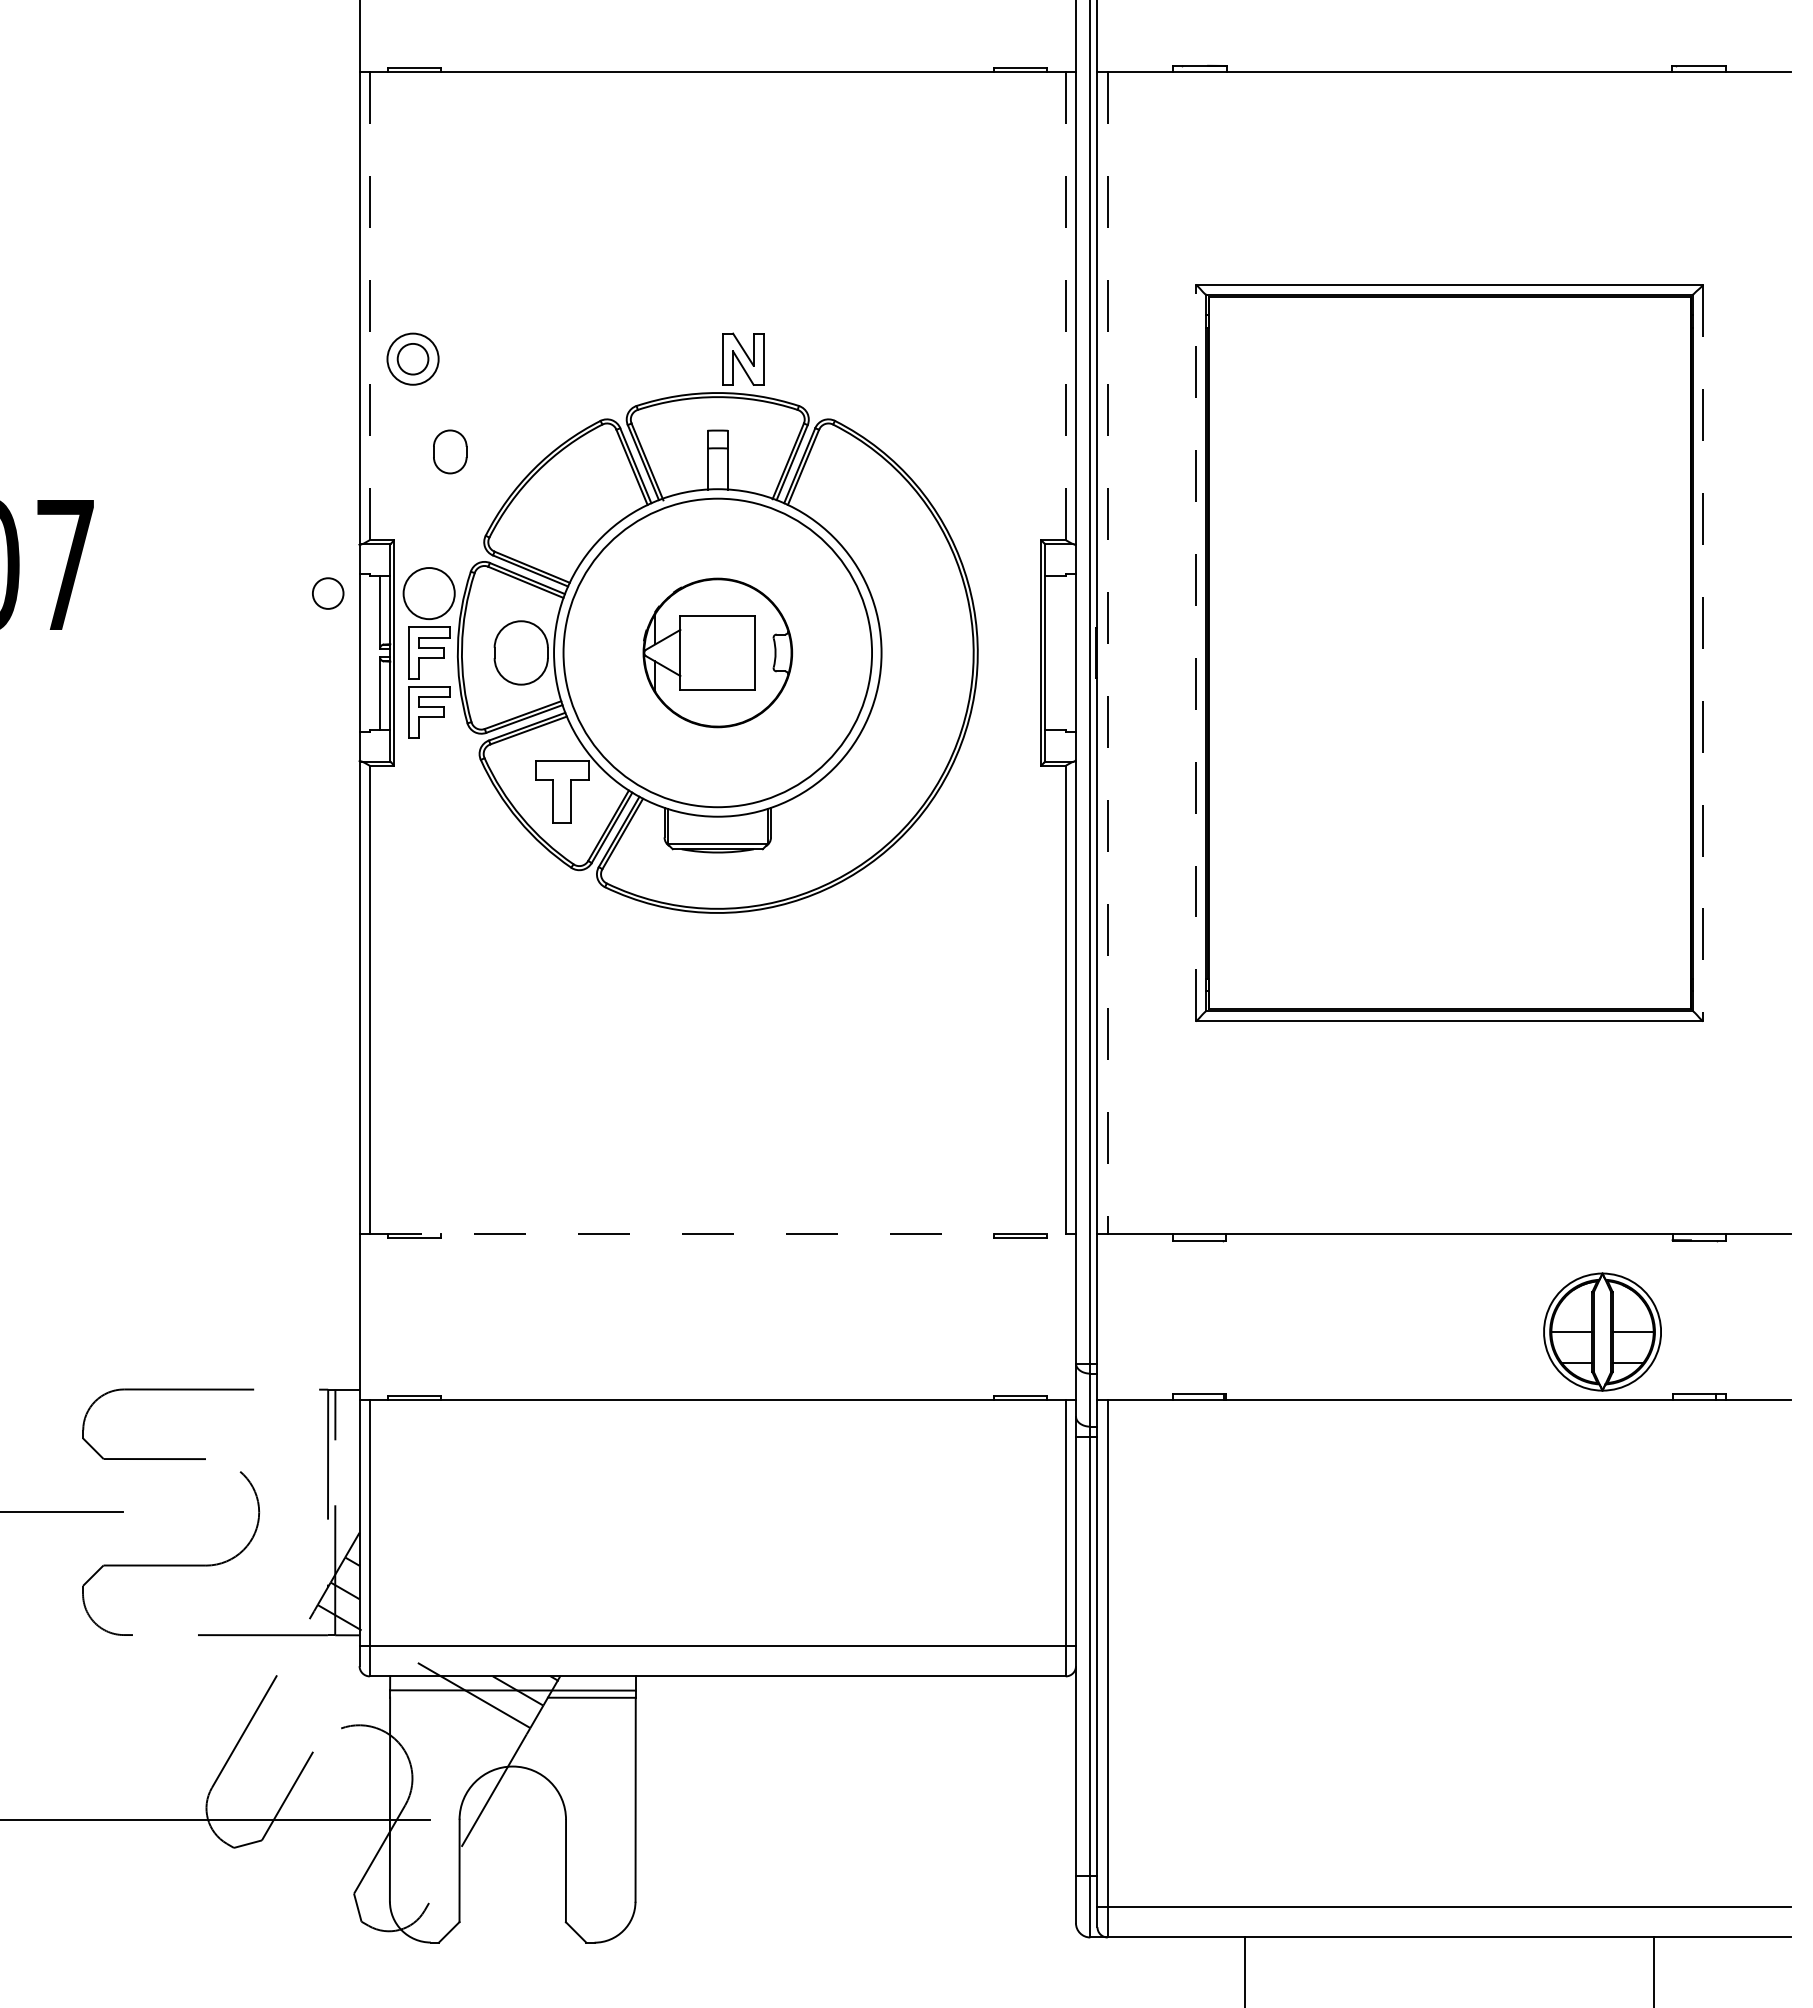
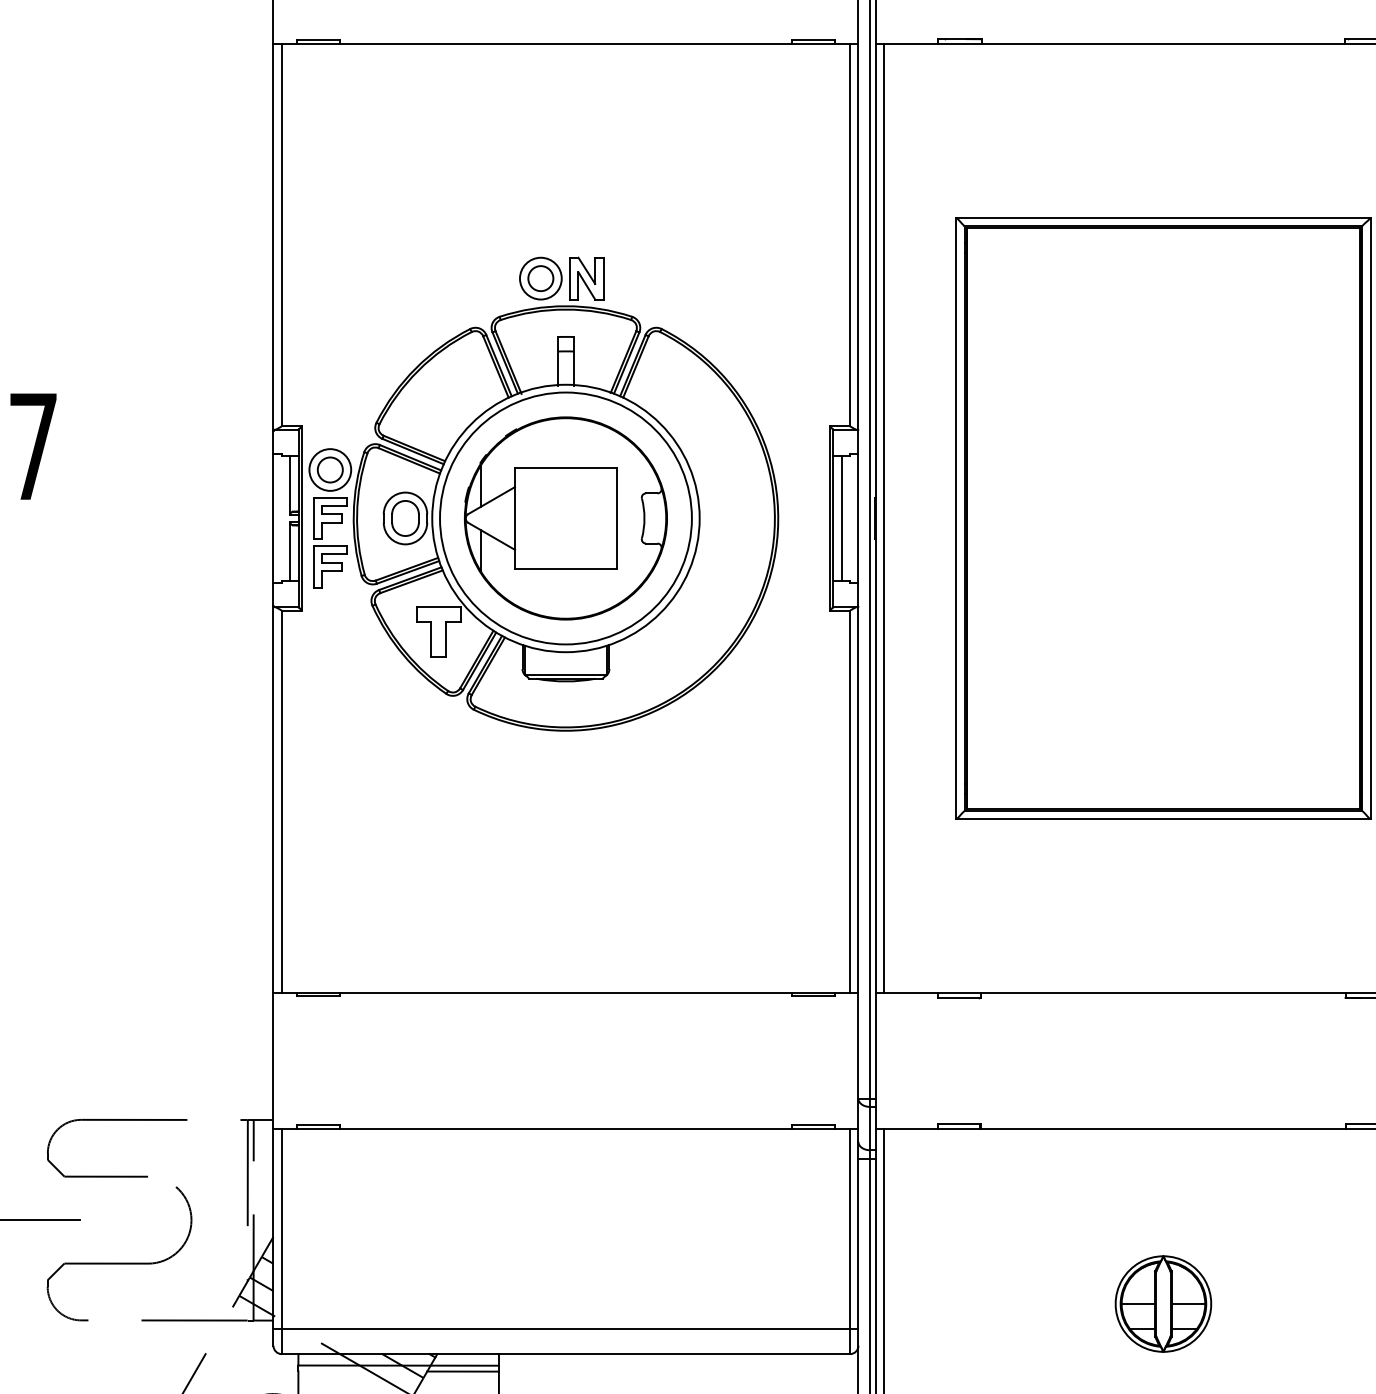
line: (1065, 305) -> (849, 234), dashed -> solid
line: (369, 306) -> (281, 235), dashed -> solid
part: (412, 358) -> (540, 278), moved
part: (450, 451) -> (405, 518), moved
circle: (328, 593) -> (330, 469), moved
part: (717, 652) -> (565, 518), size x1.67
line: (1055, 652) -> (841, 518), added
line: (1195, 652) -> (956, 518), dashed -> solid
line: (1107, 653) -> (884, 518), dashed -> solid
line: (1703, 653) -> (1370, 518), dashed -> solid
line: (717, 1234) -> (565, 993), dashed -> solid
part: (1602, 1331) -> (1163, 1303), moved

